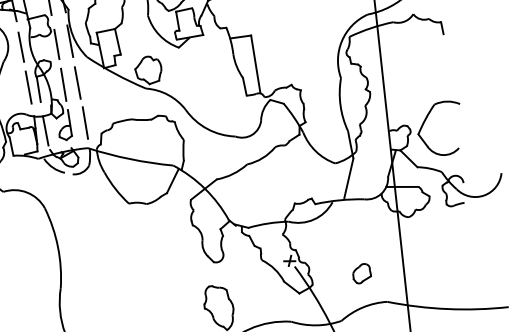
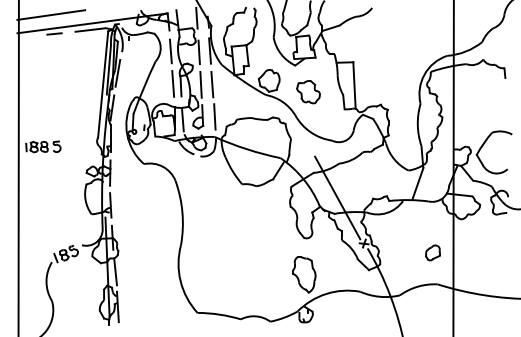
part: (199, 79) -> (308, 92), added
line: (249, 206) -> (337, 197), added
part: (361, 273) -> (432, 252), moved

